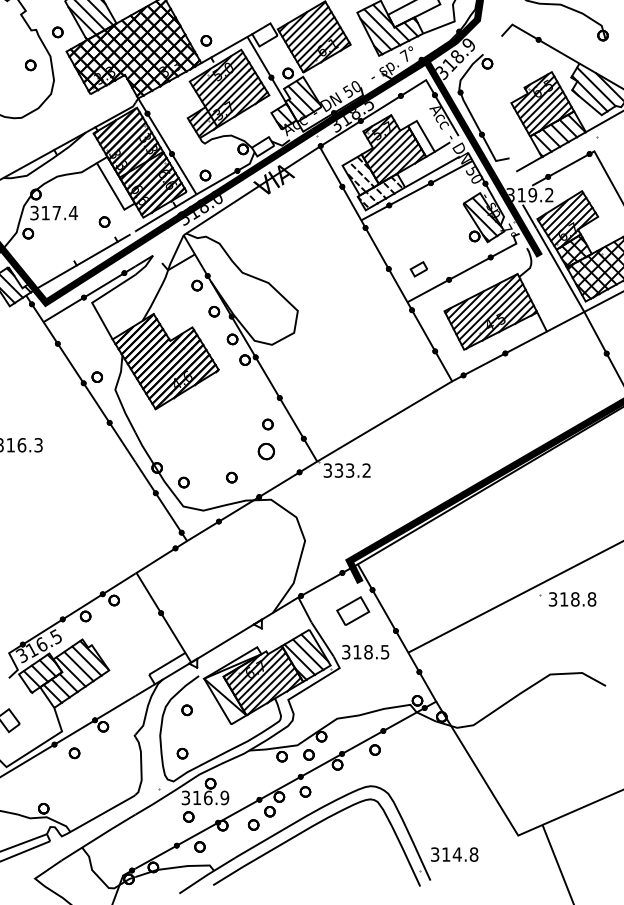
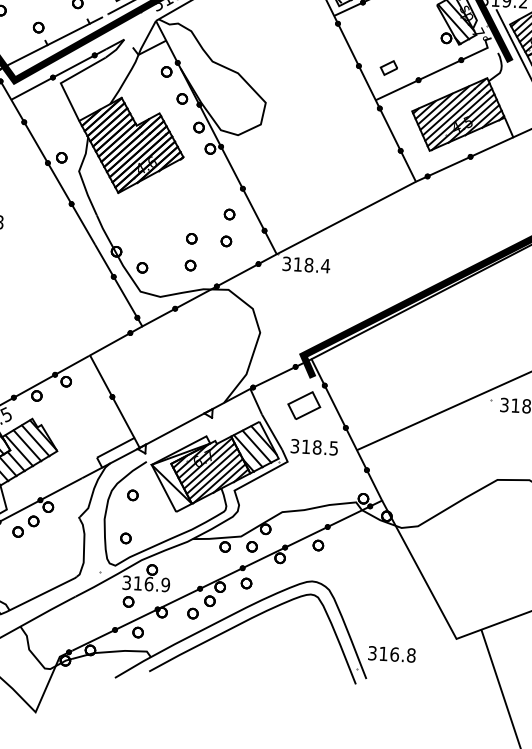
part: (66, 248) -> (38, 27), added
part: (231, 450) -> (191, 238), added
part: (265, 451) -> (225, 241), size x0.62
text: (352, 470) -> (311, 265), 333.2 -> 318.4
part: (89, 741) -> (33, 521), added
text: (456, 854) -> (393, 654), 314.8 -> 316.8

